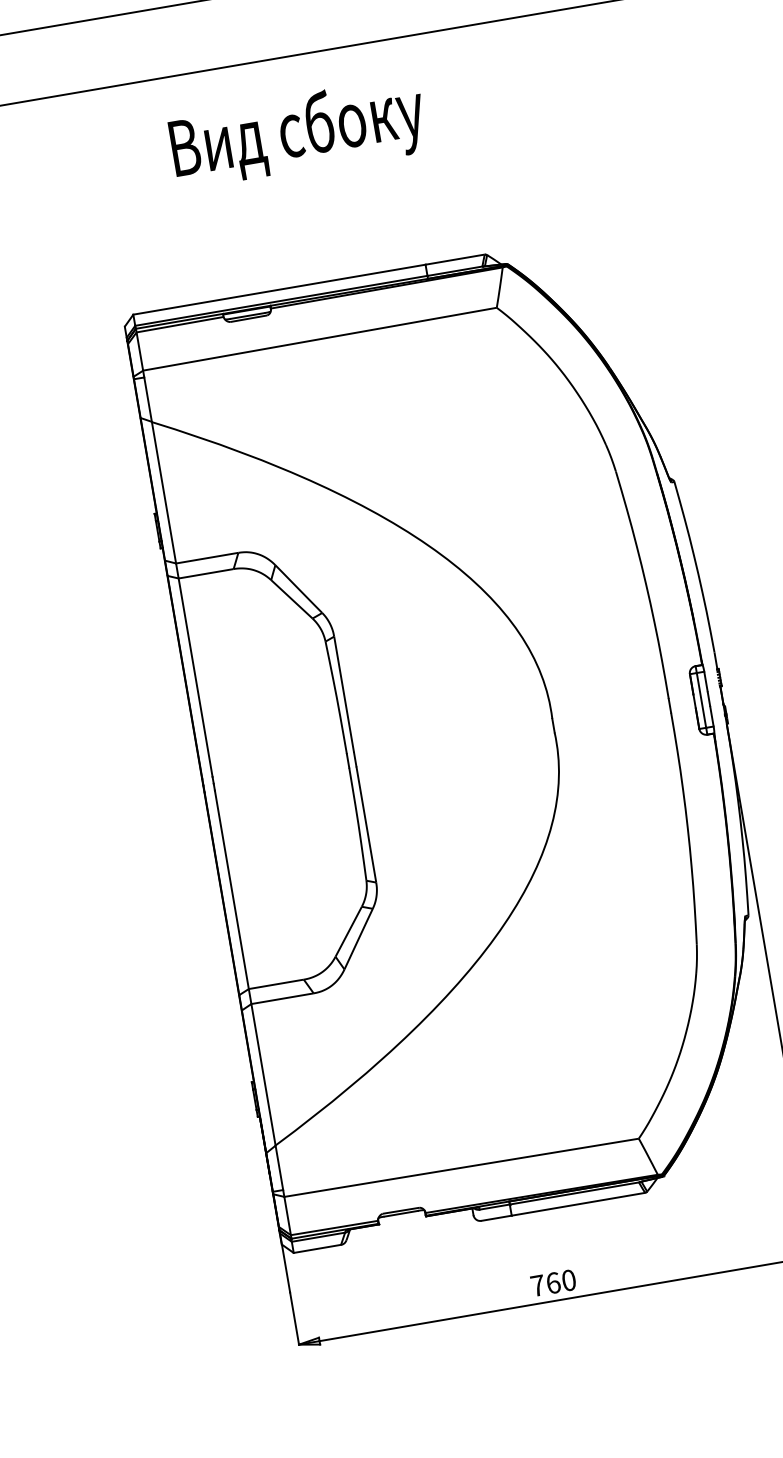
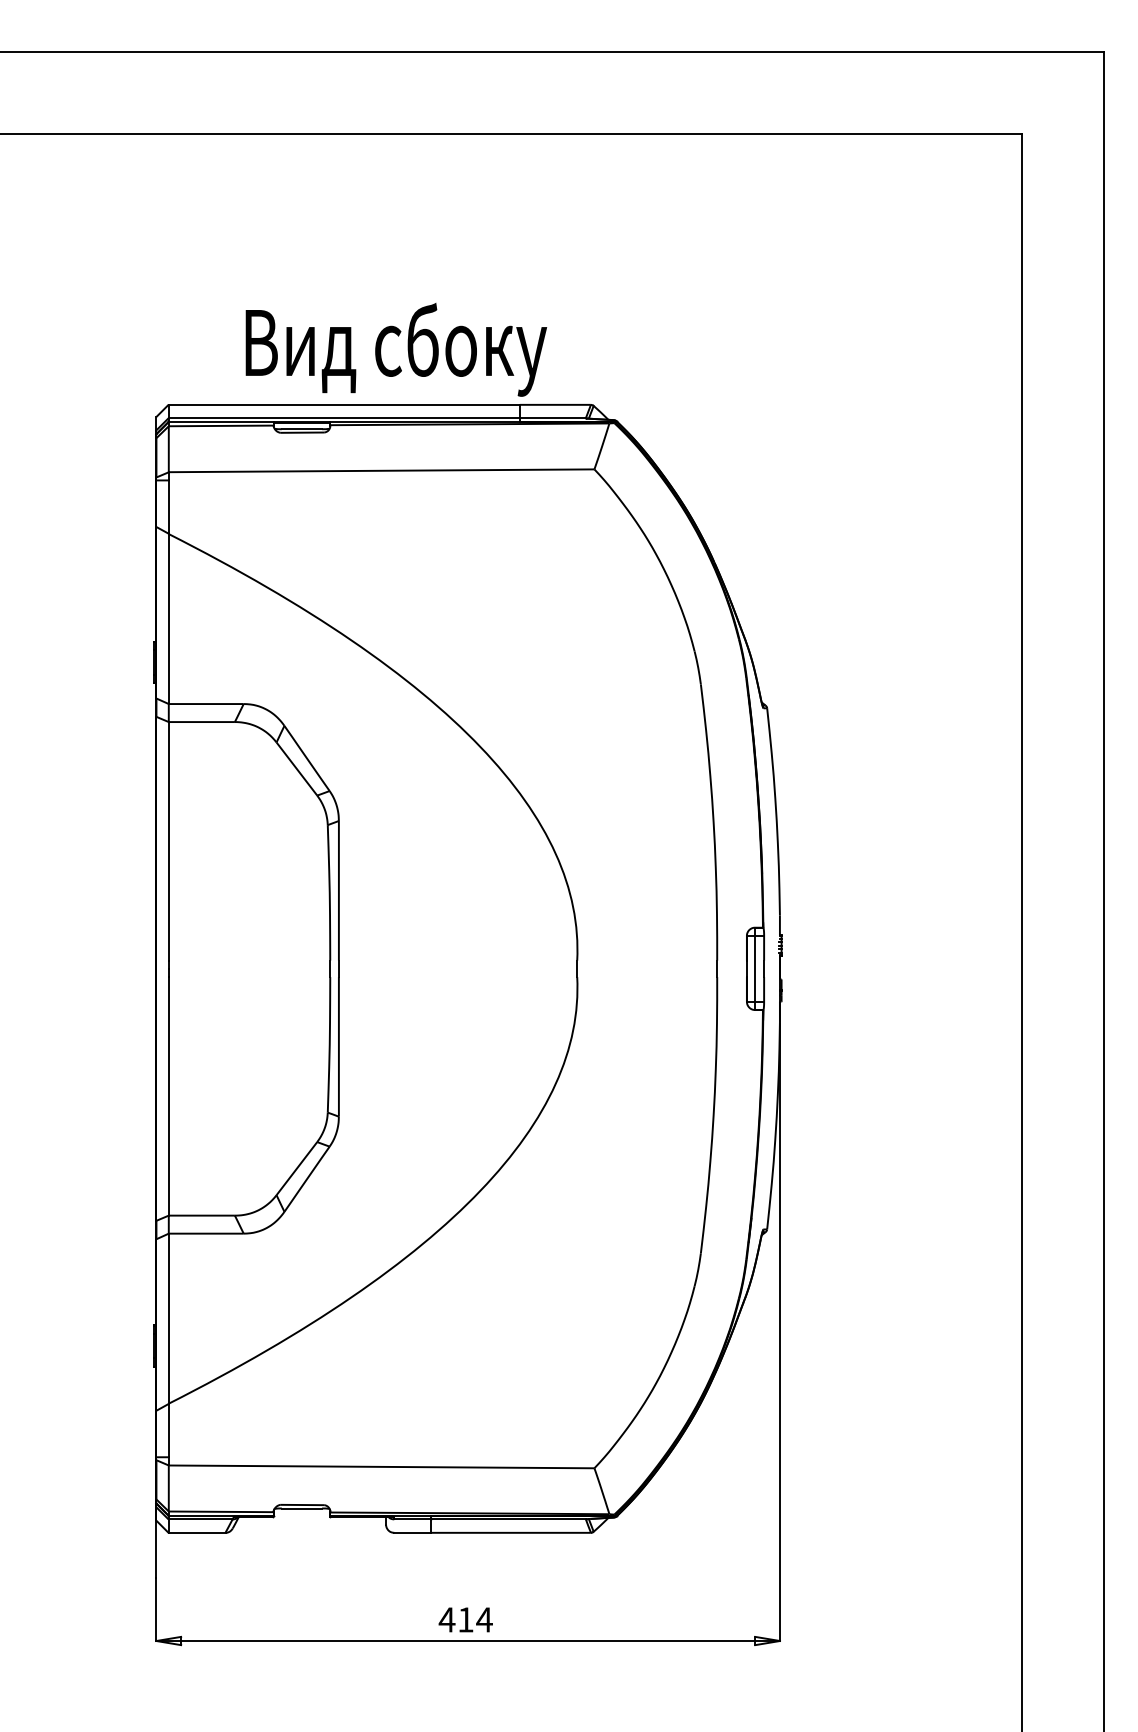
text: (298, 133) -> (396, 349), moved
text: (553, 1282) -> (465, 1619), 760 -> 414

